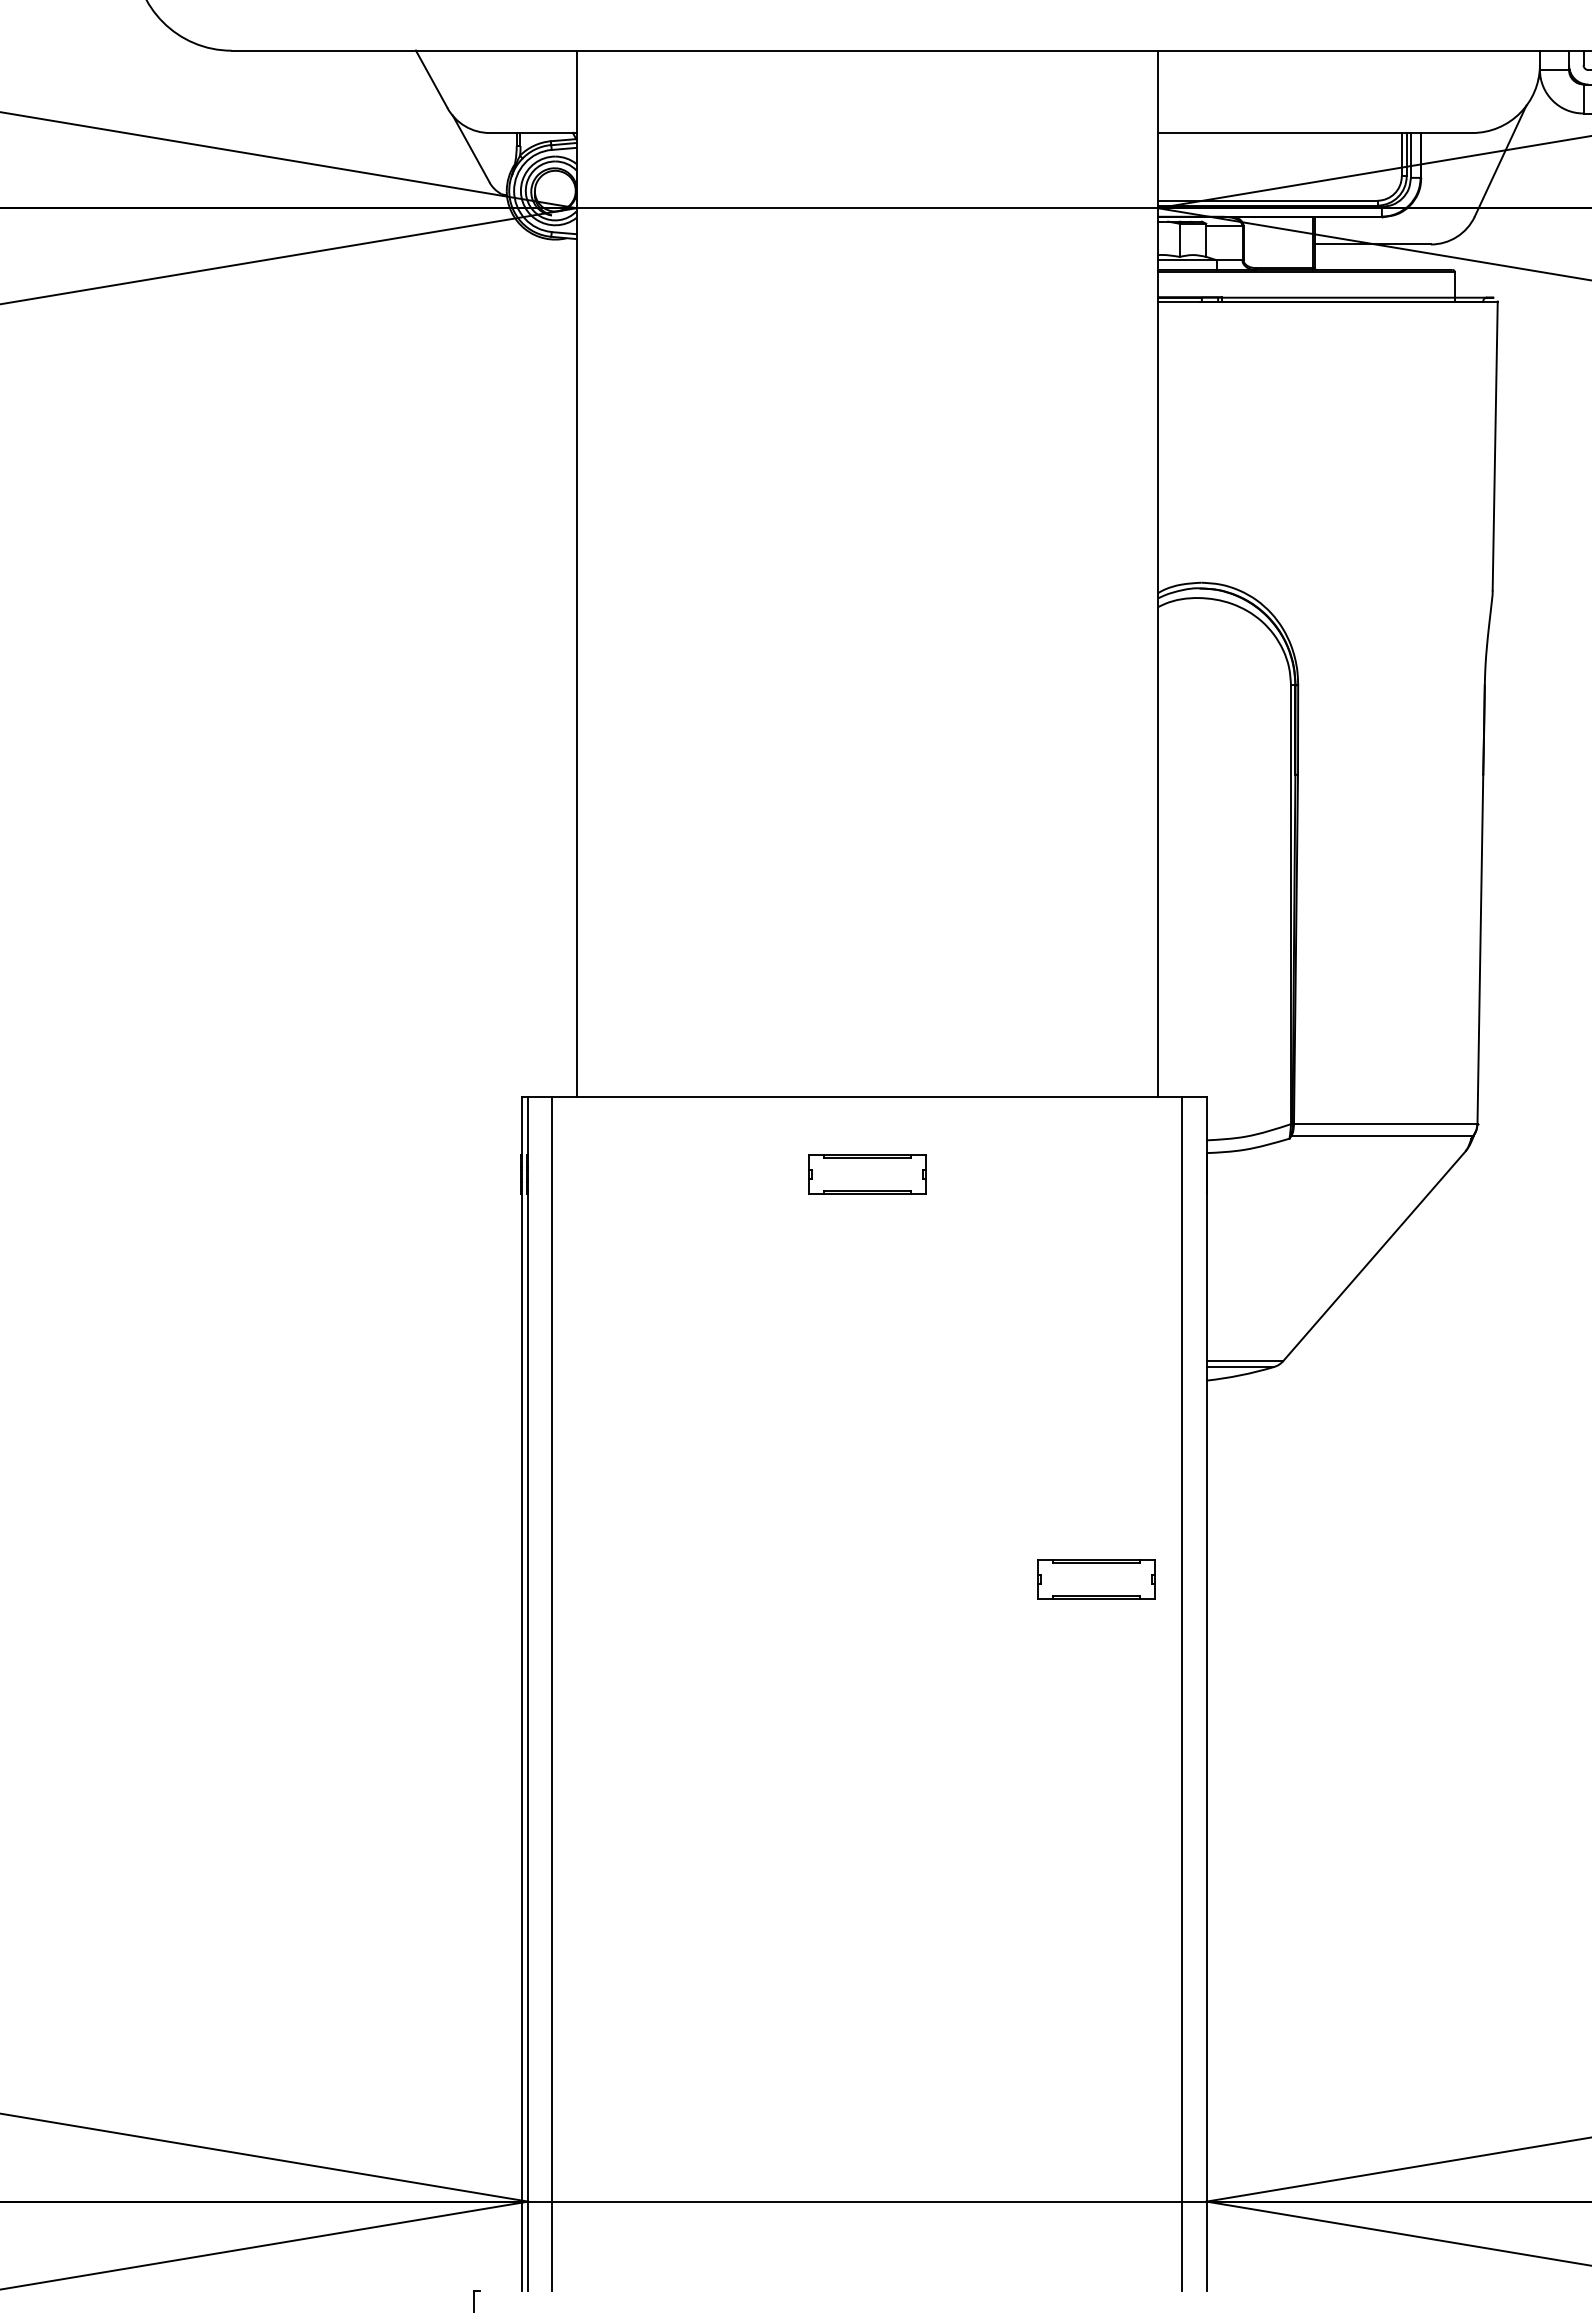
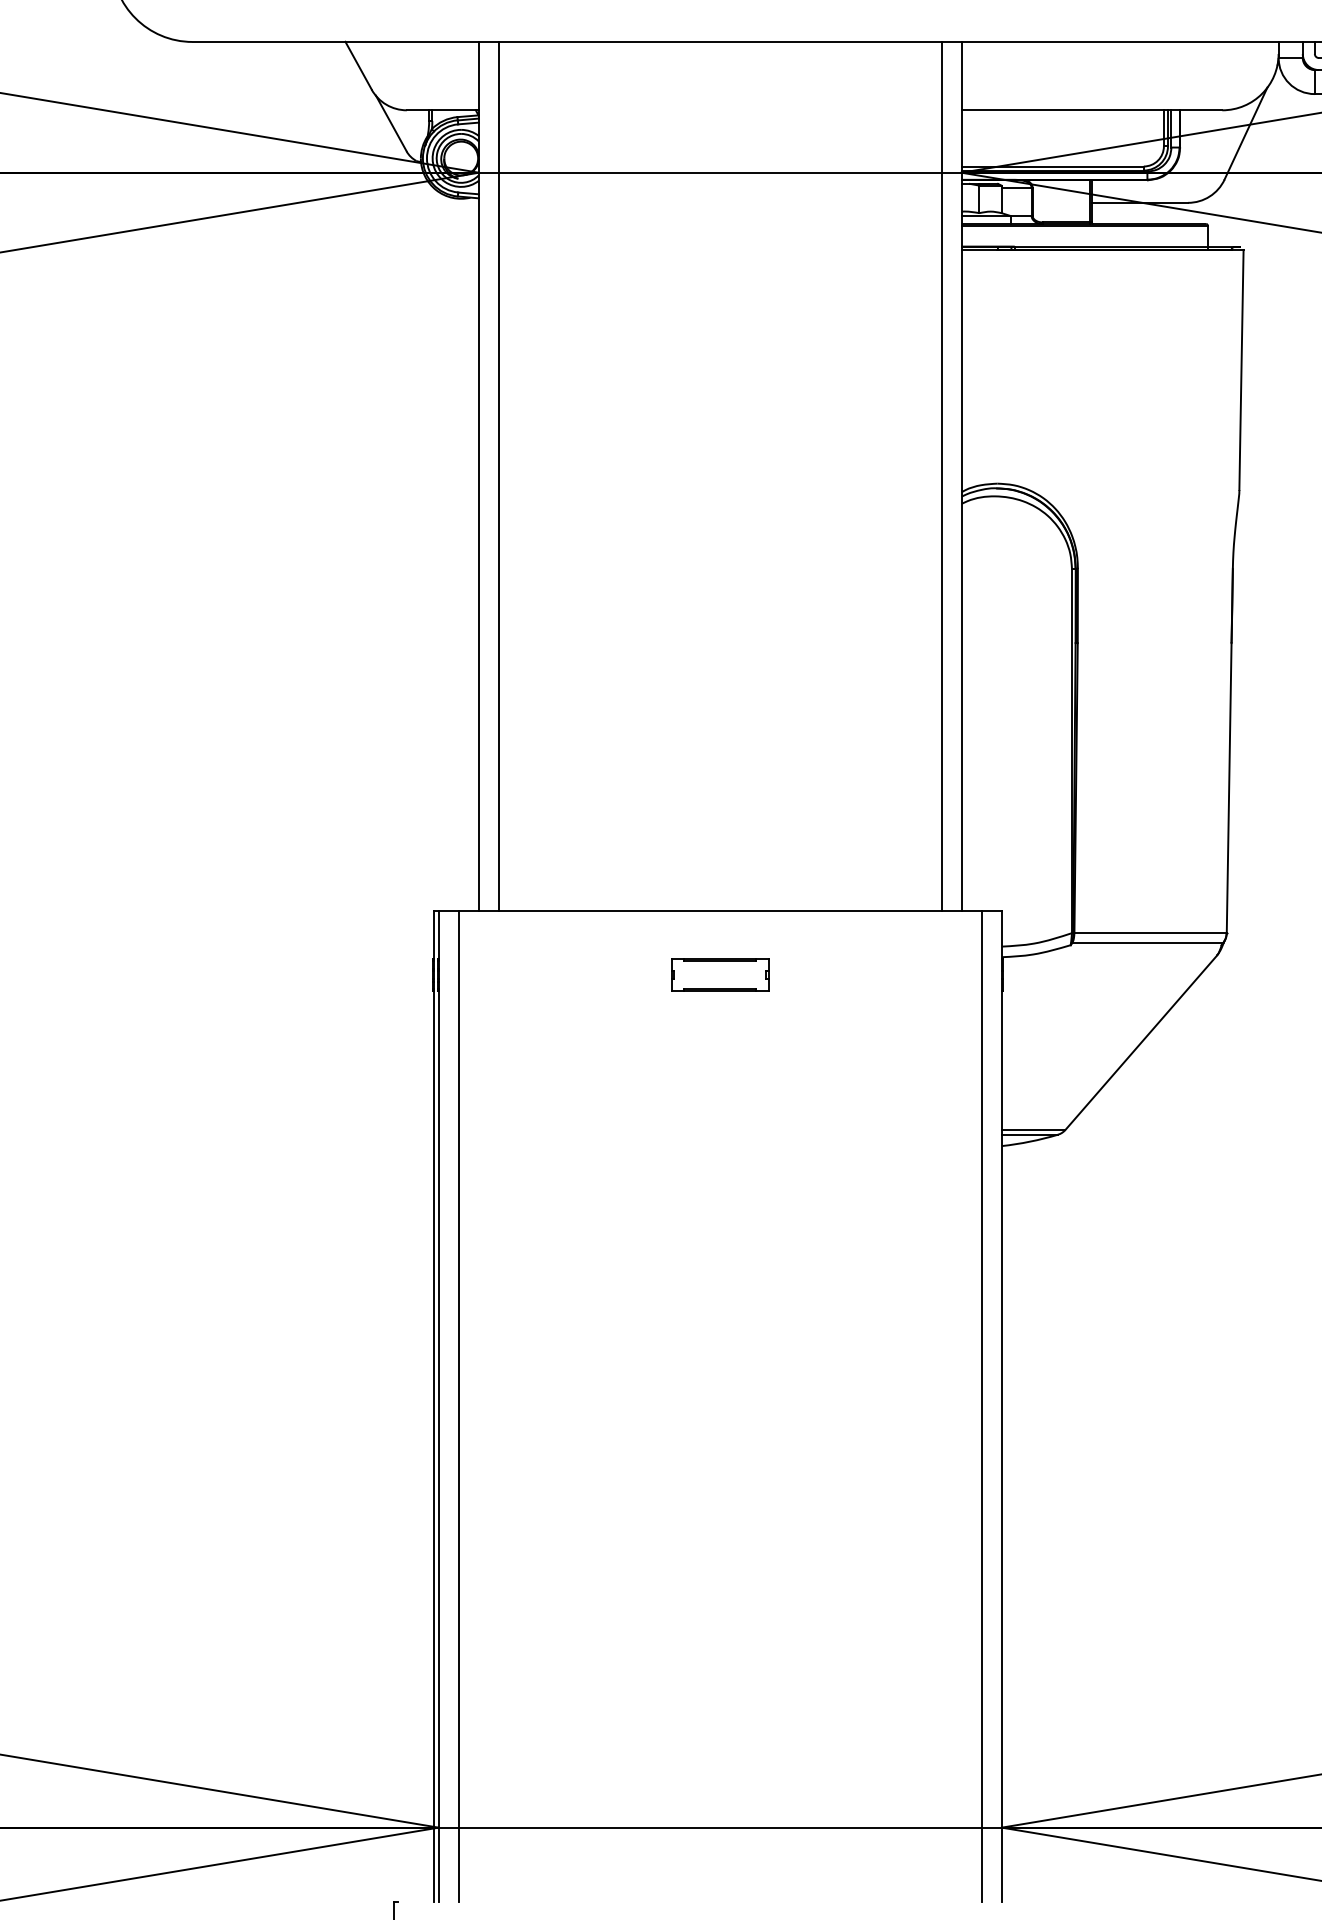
line: (600, 573) -> (498, 475), added
line: (1133, 573) -> (941, 475), added
part: (1096, 1579) -> (910, 1311), removed

